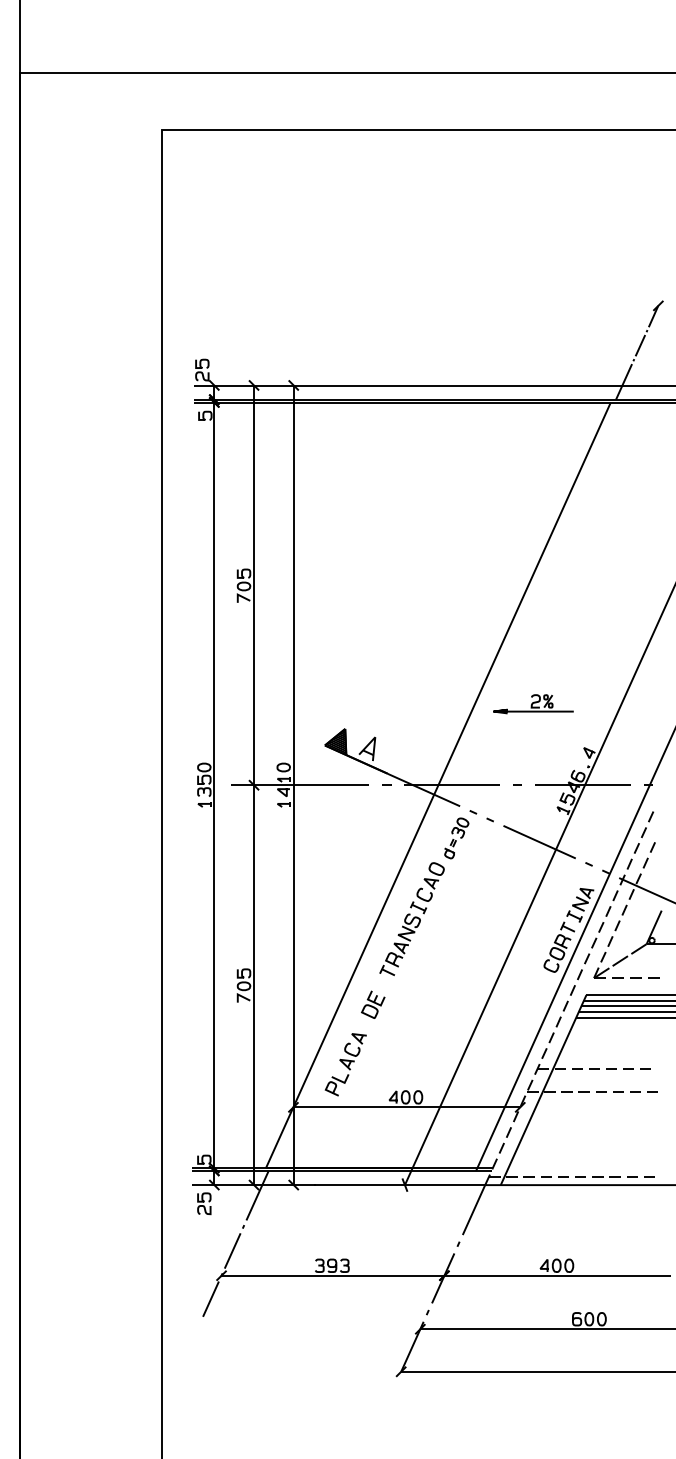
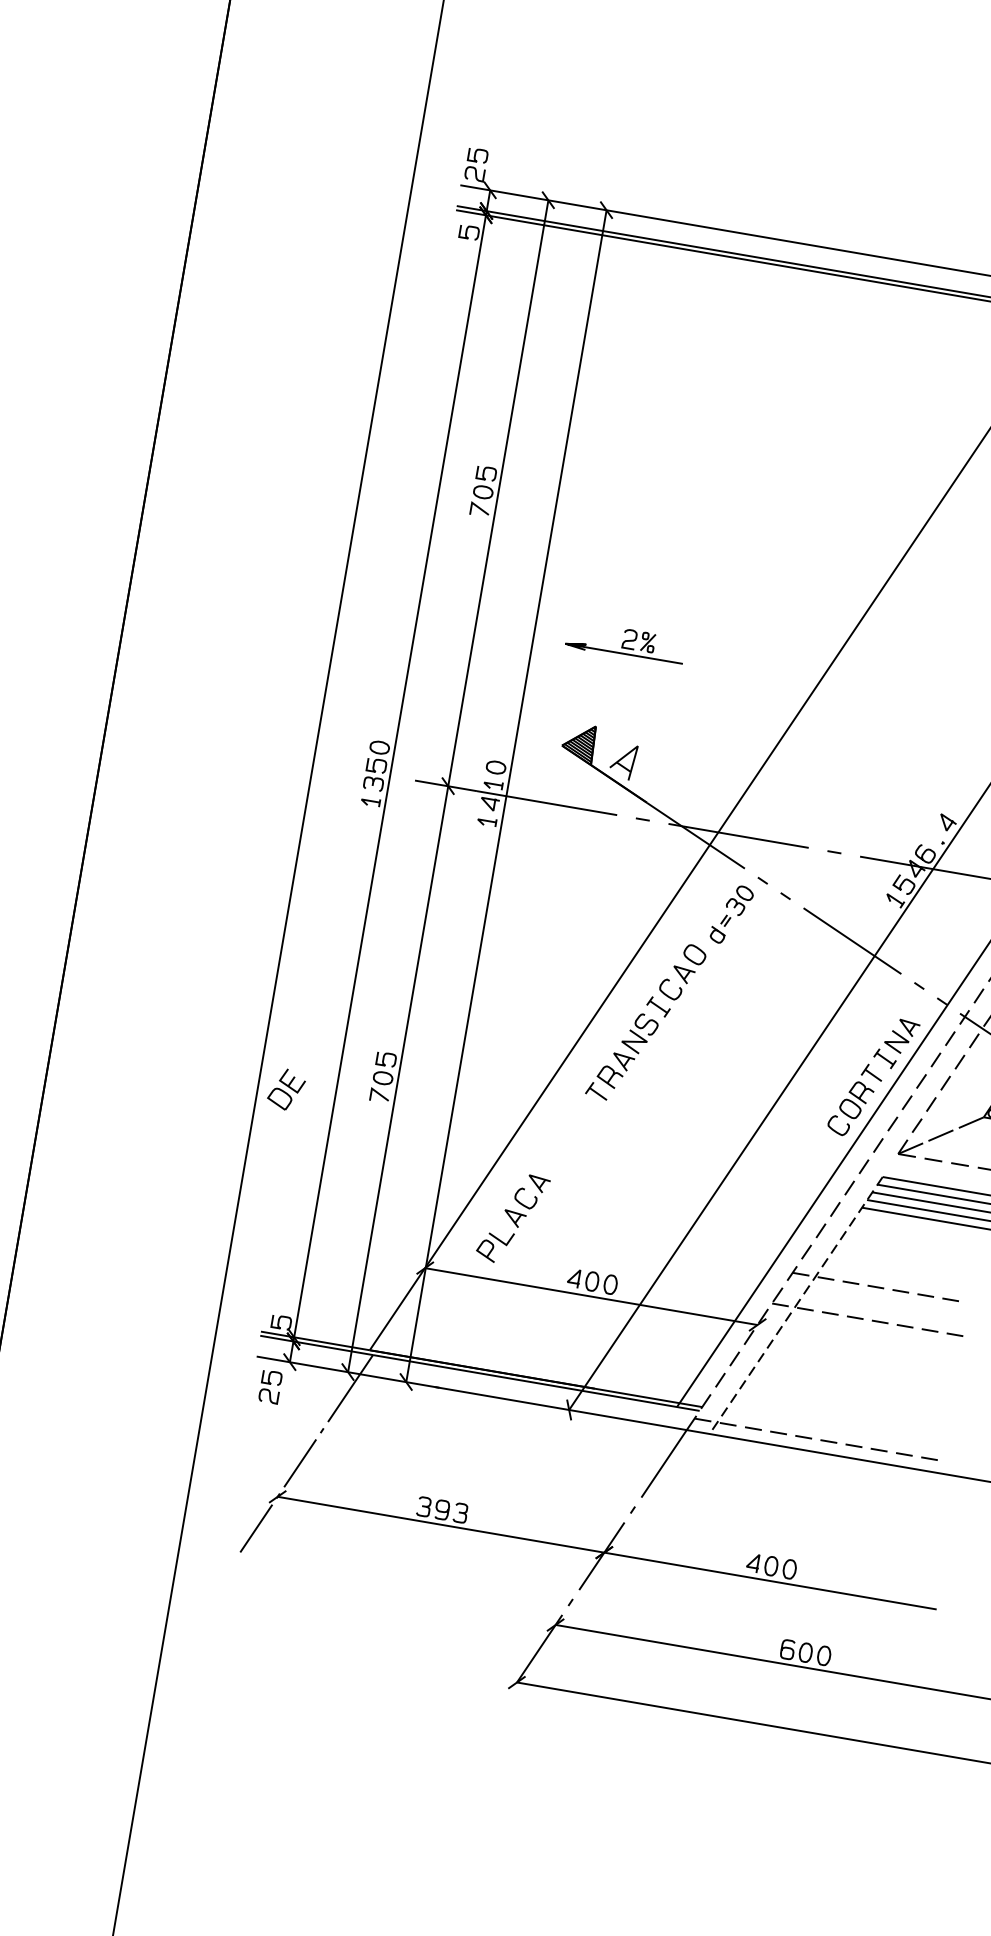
part: (533, 704) -> (625, 643), moved
part: (373, 1004) -> (286, 1089), moved
line: (543, 1090) -> (795, 1306), solid -> dashed

